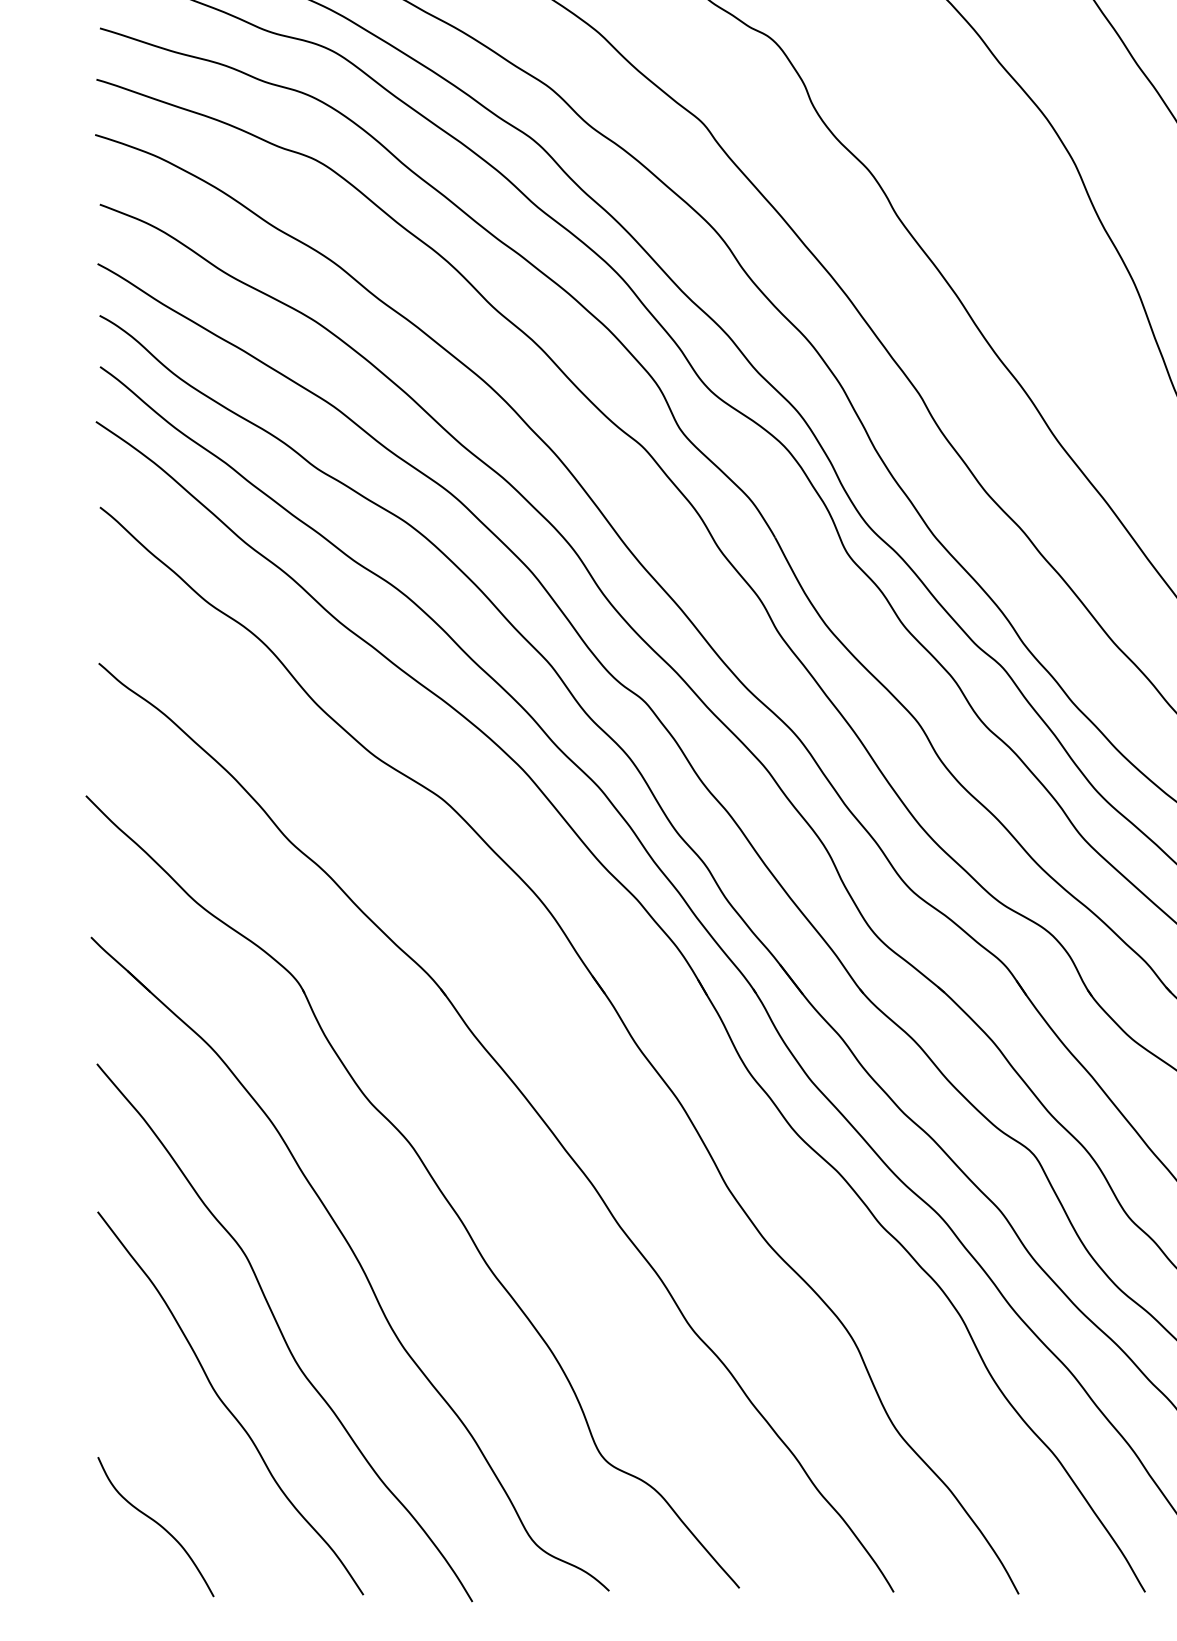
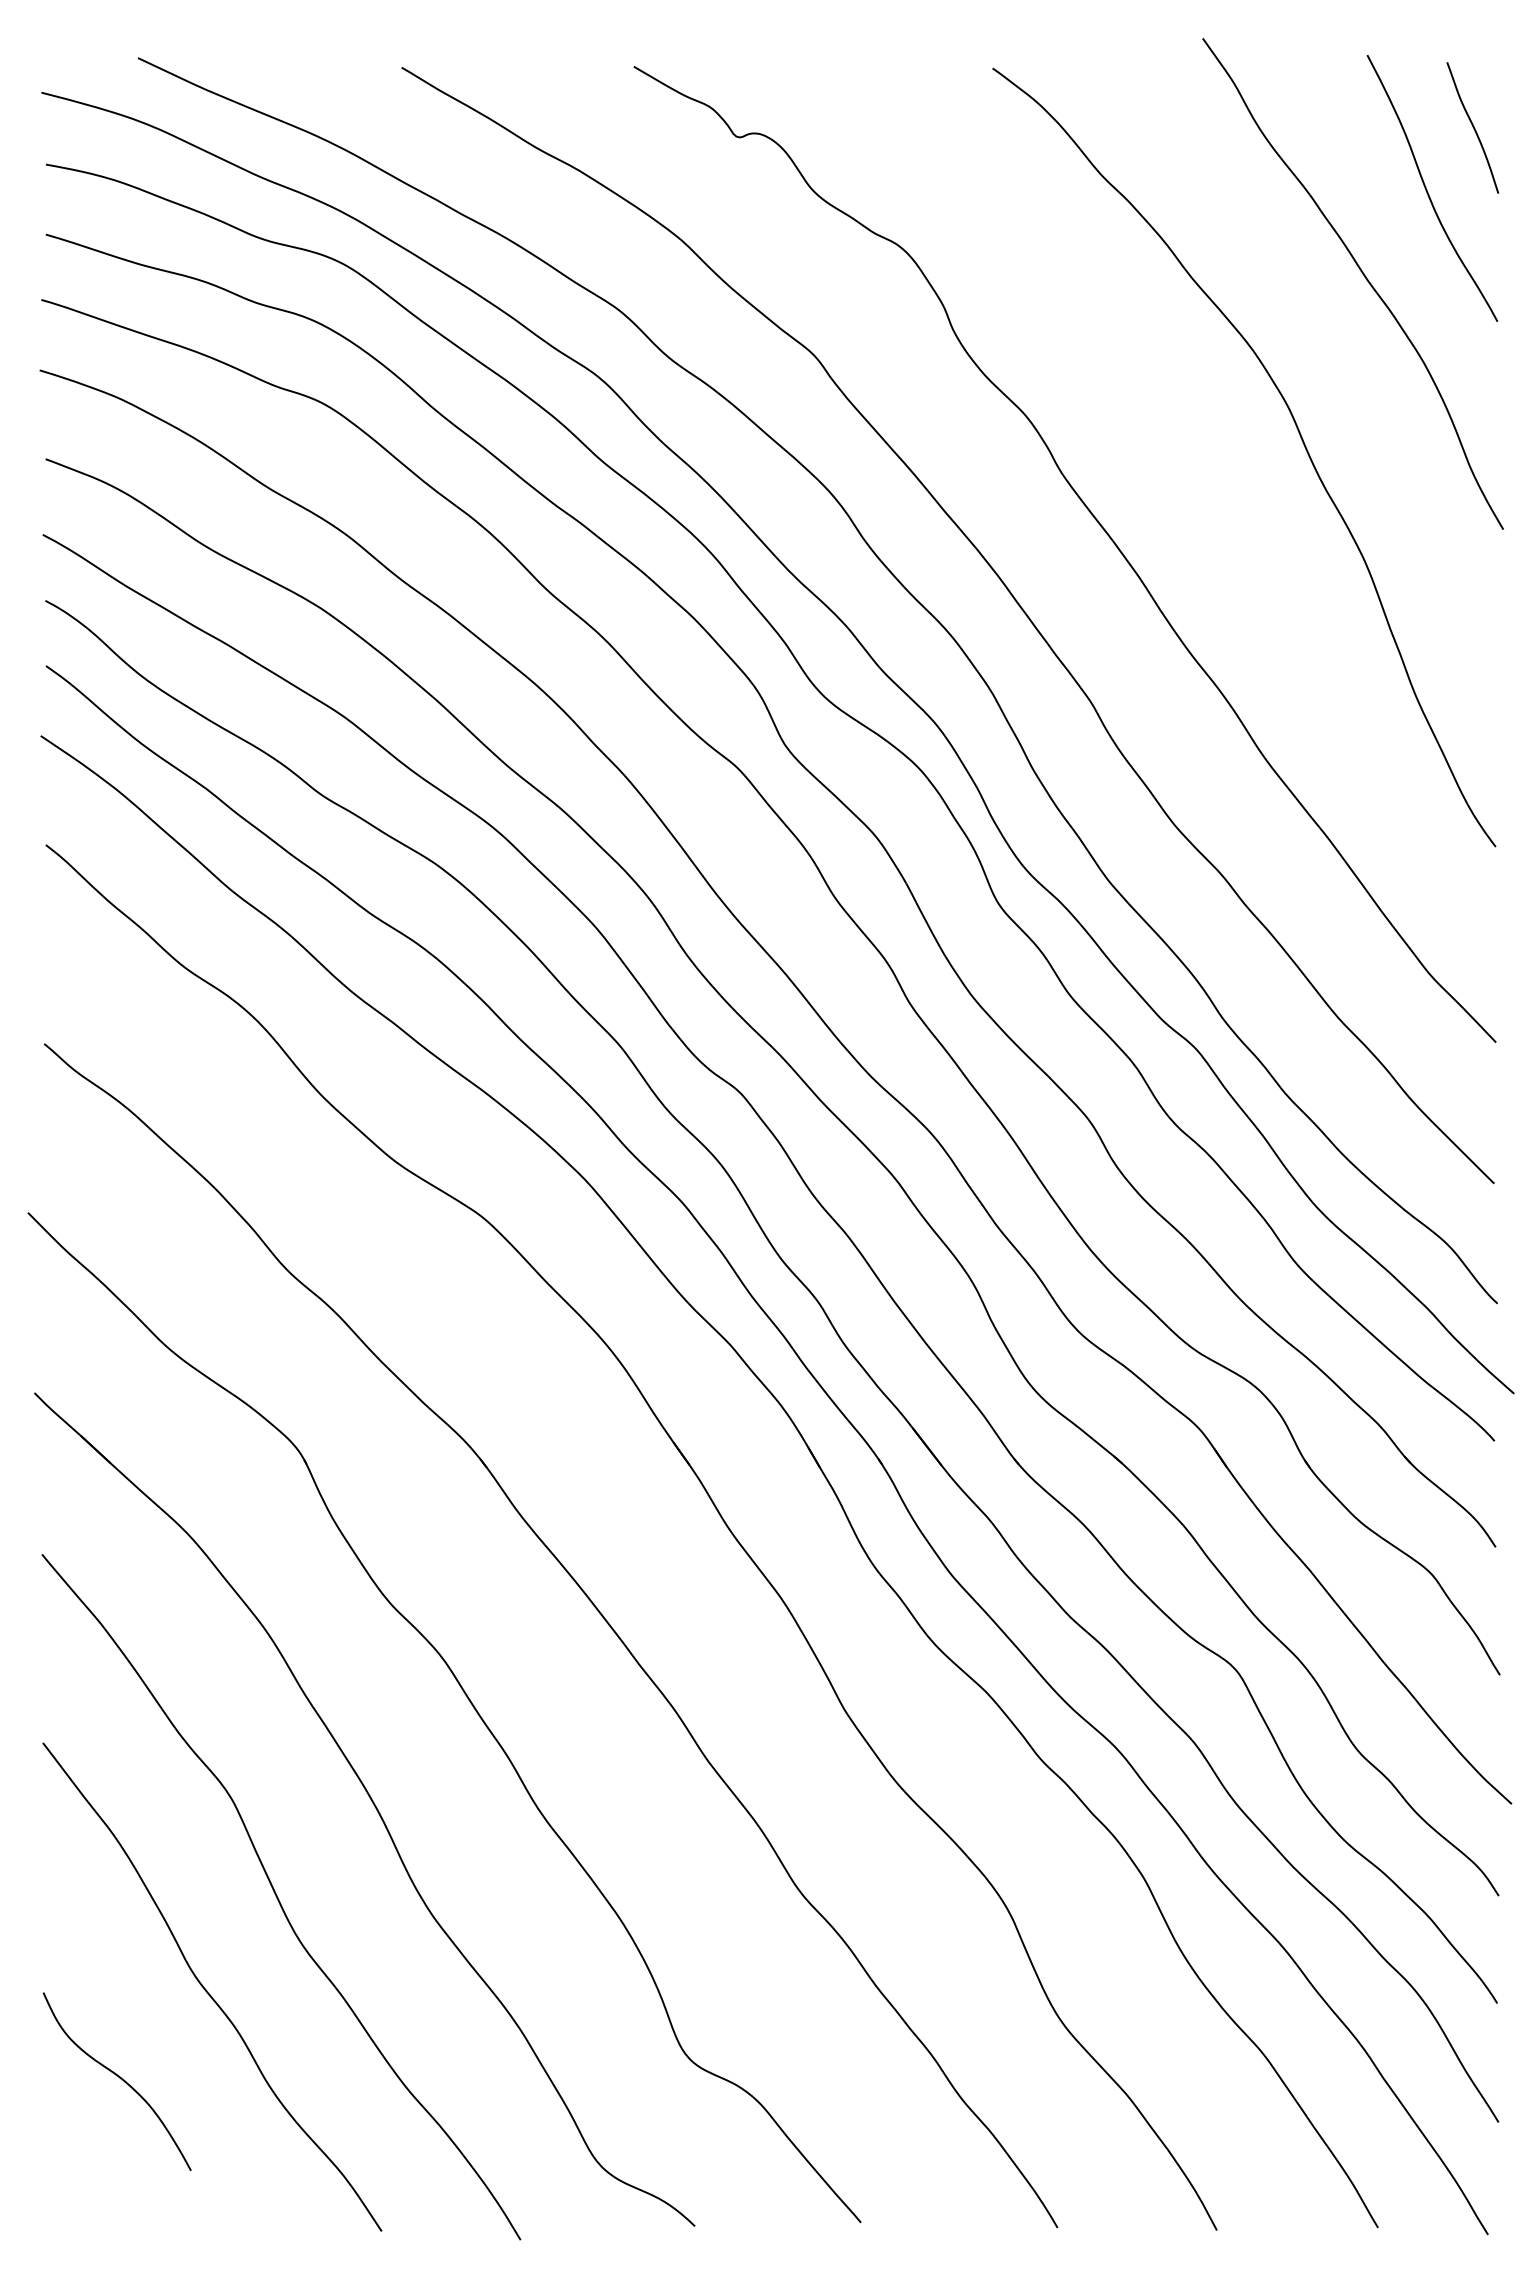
curve: (157, 1524) -> (119, 2078), moved

